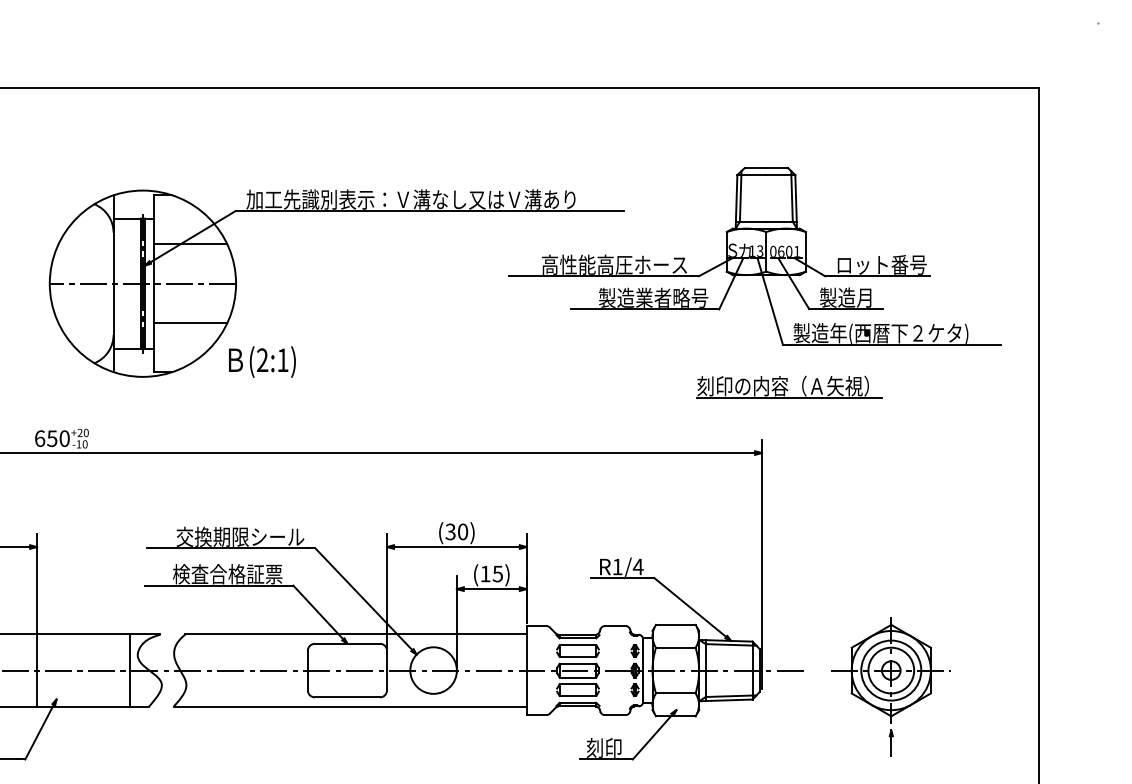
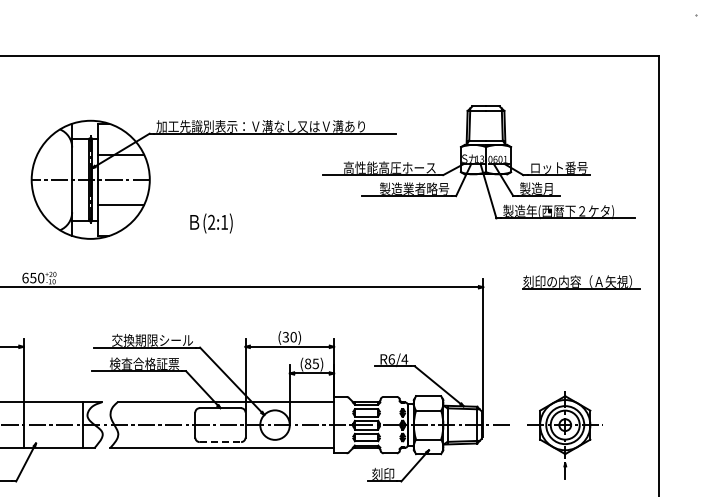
text: (262, 362) -> (211, 223), moved
part: (789, 387) -> (581, 282), moved
text: (617, 567) -> (391, 359), R1/4 -> R6/4
text: (484, 573) -> (307, 363), (15) -> (85)
line: (347, 697) -> (220, 442), solid -> dashed

